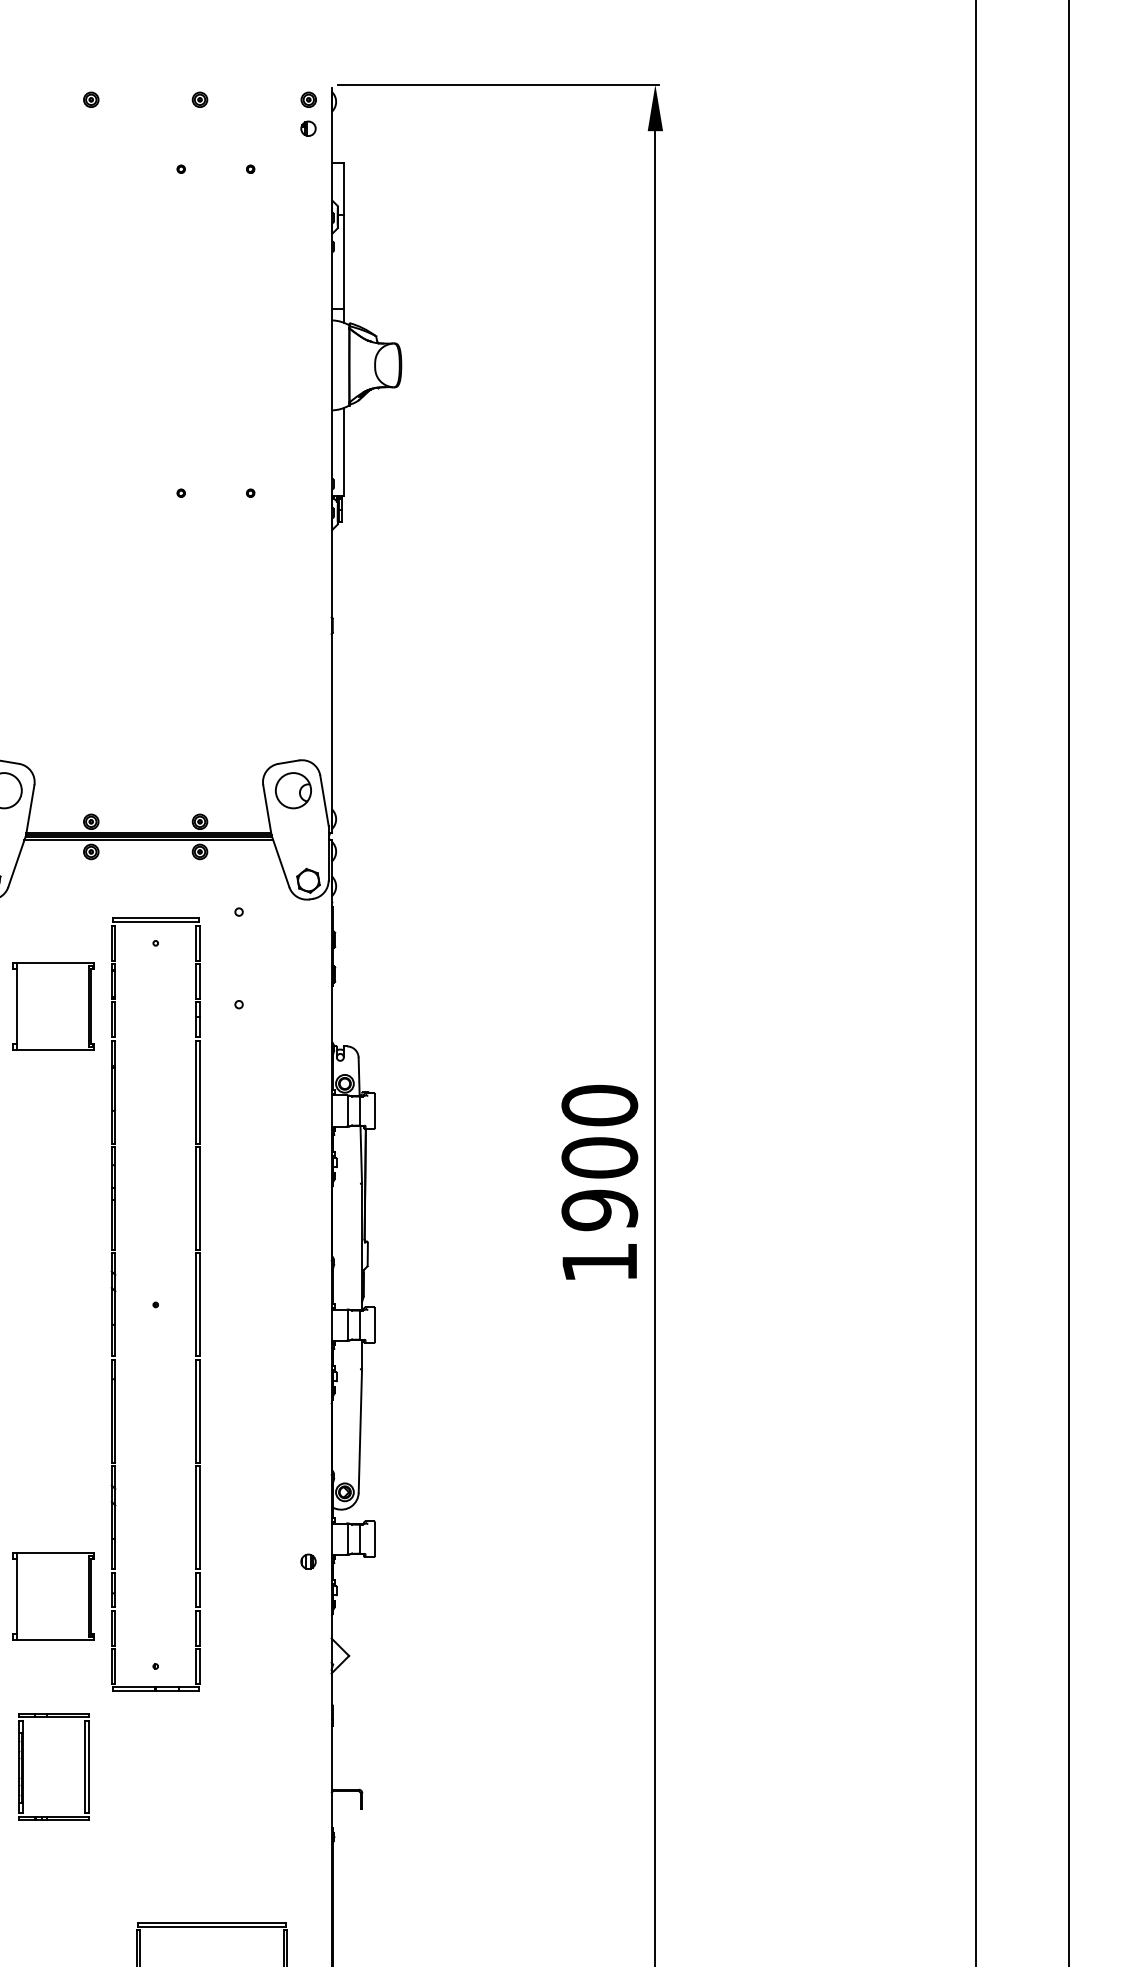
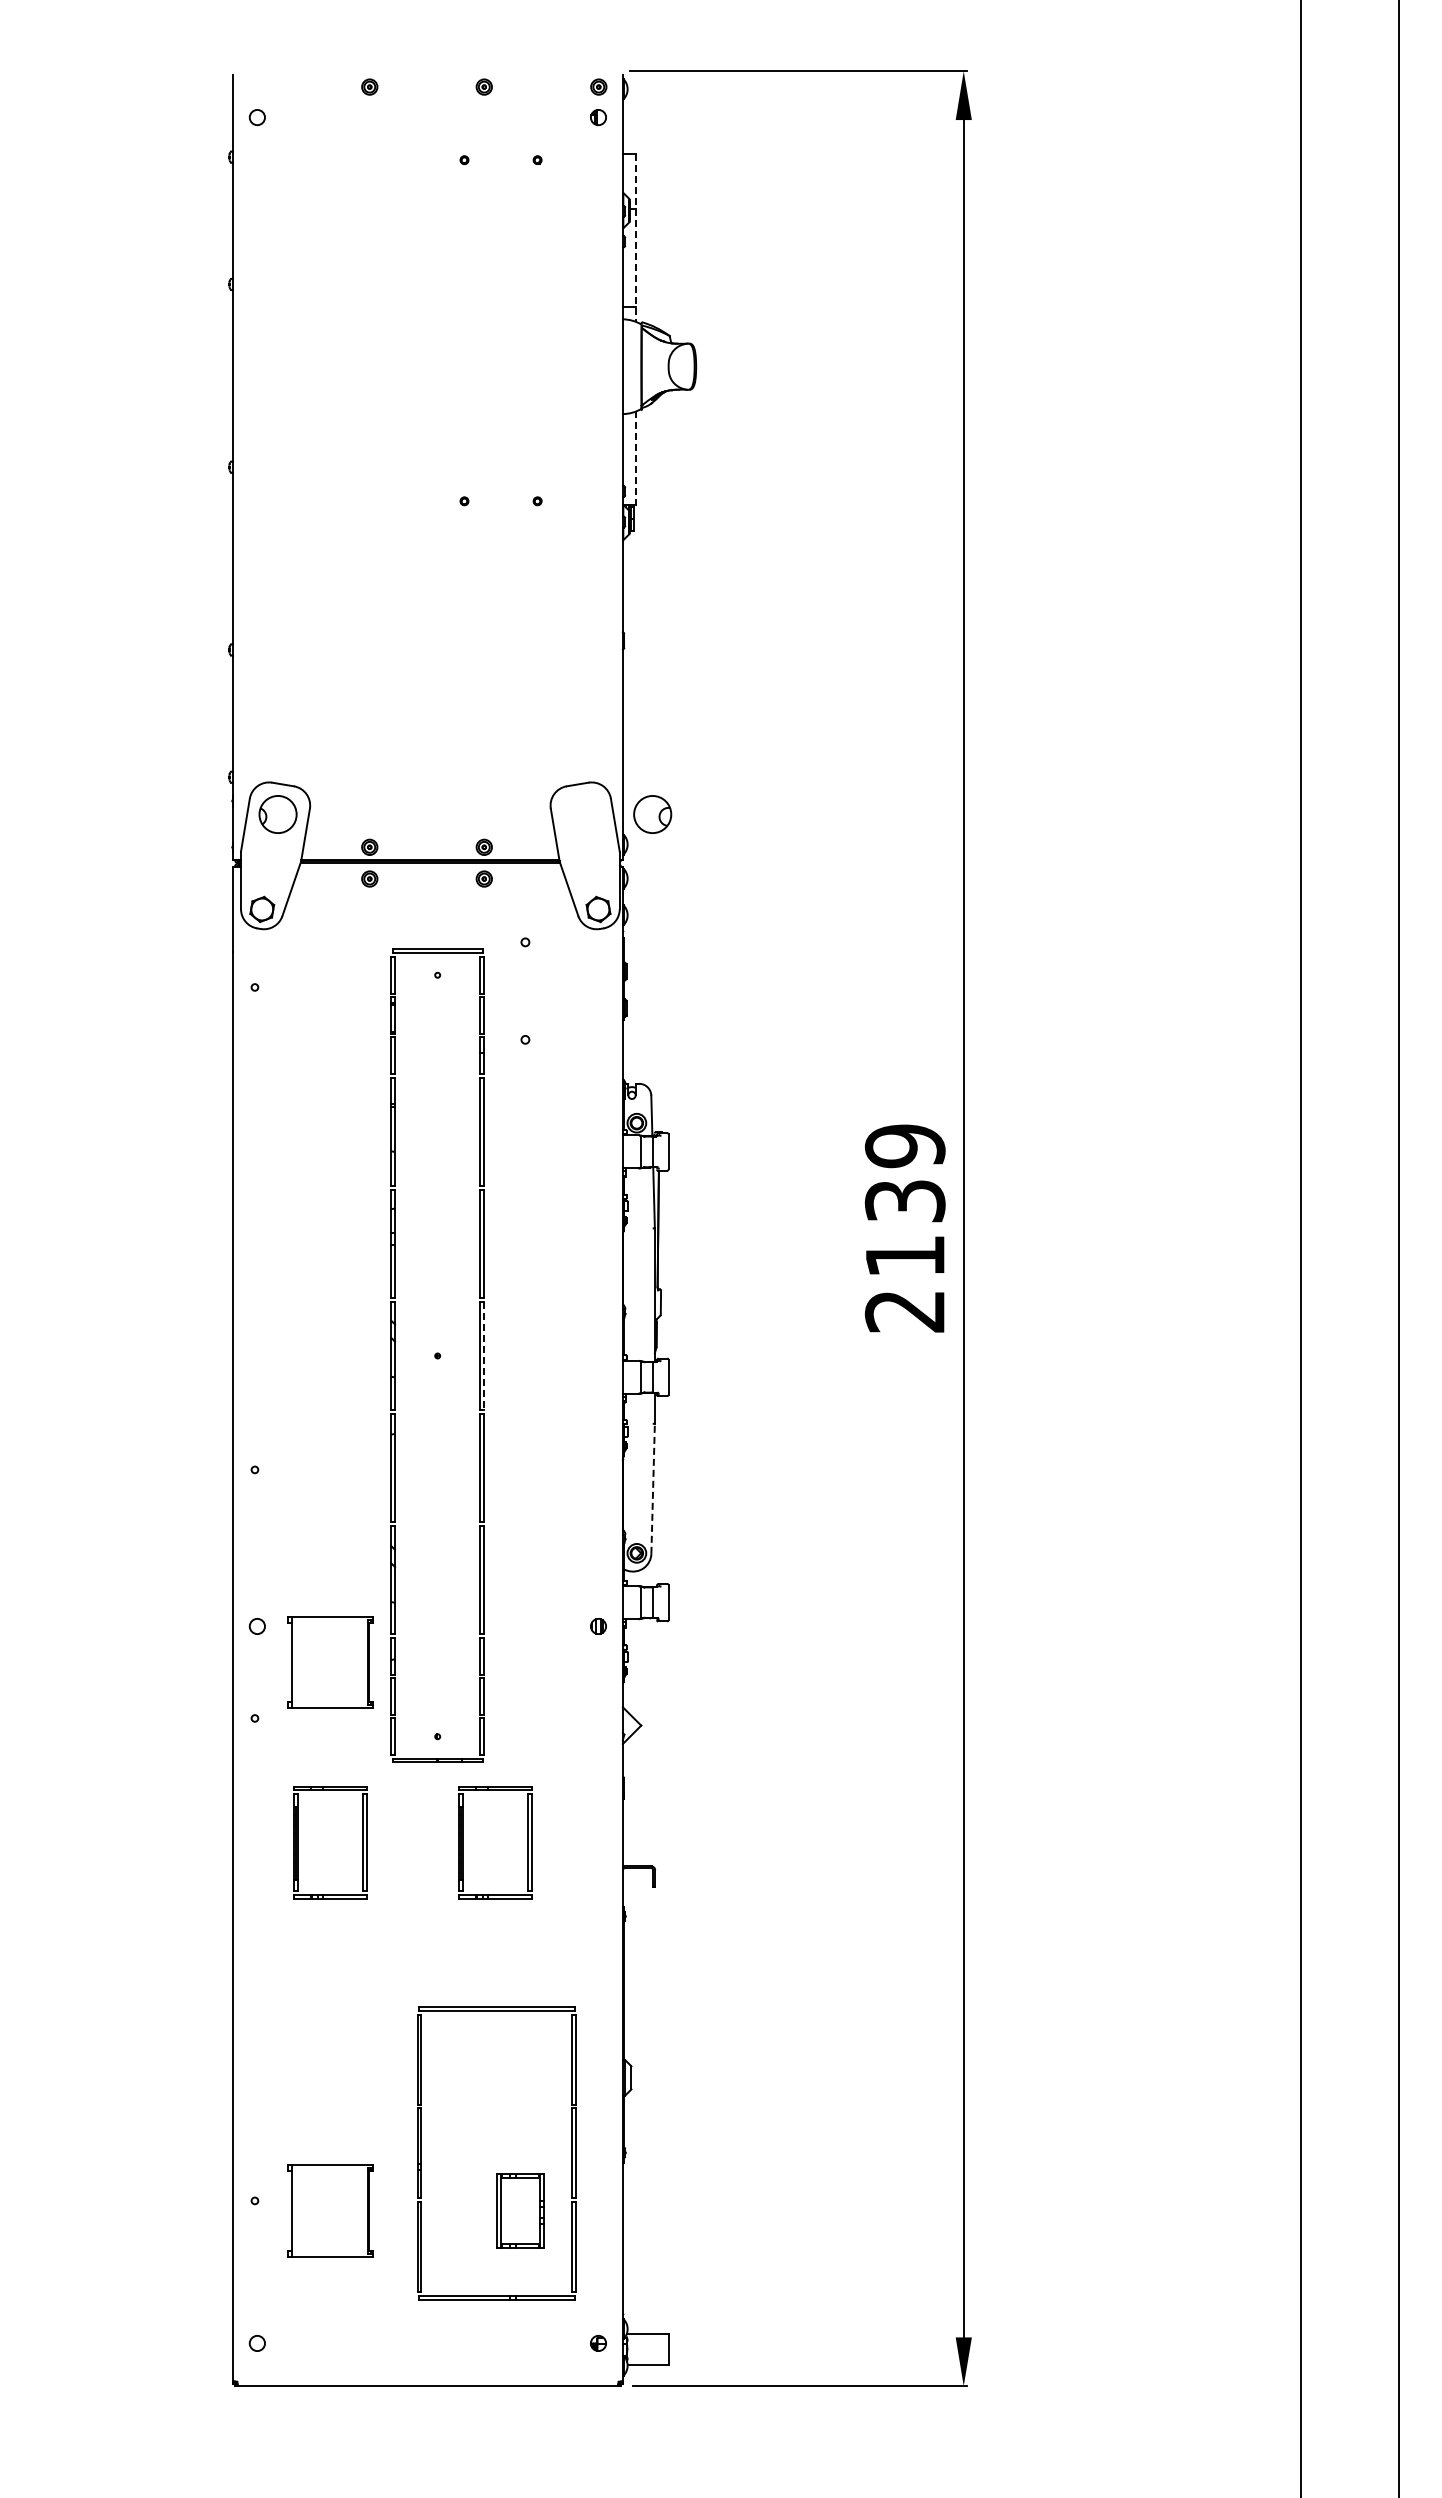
line: (344, 243) -> (636, 238), solid -> dashed
line: (344, 452) -> (636, 458), solid -> dashed
part: (293, 790) -> (652, 814), moved
line: (148, 840) -> (430, 866), removed
part: (53, 1006) -> (330, 1041), removed
text: (599, 1183) -> (904, 1228), 1900 -> 2139
line: (200, 1305) -> (484, 1356), solid -> dashed
line: (360, 1430) -> (653, 1488), solid -> dashed
part: (180, 1766) -> (463, 1842), added

